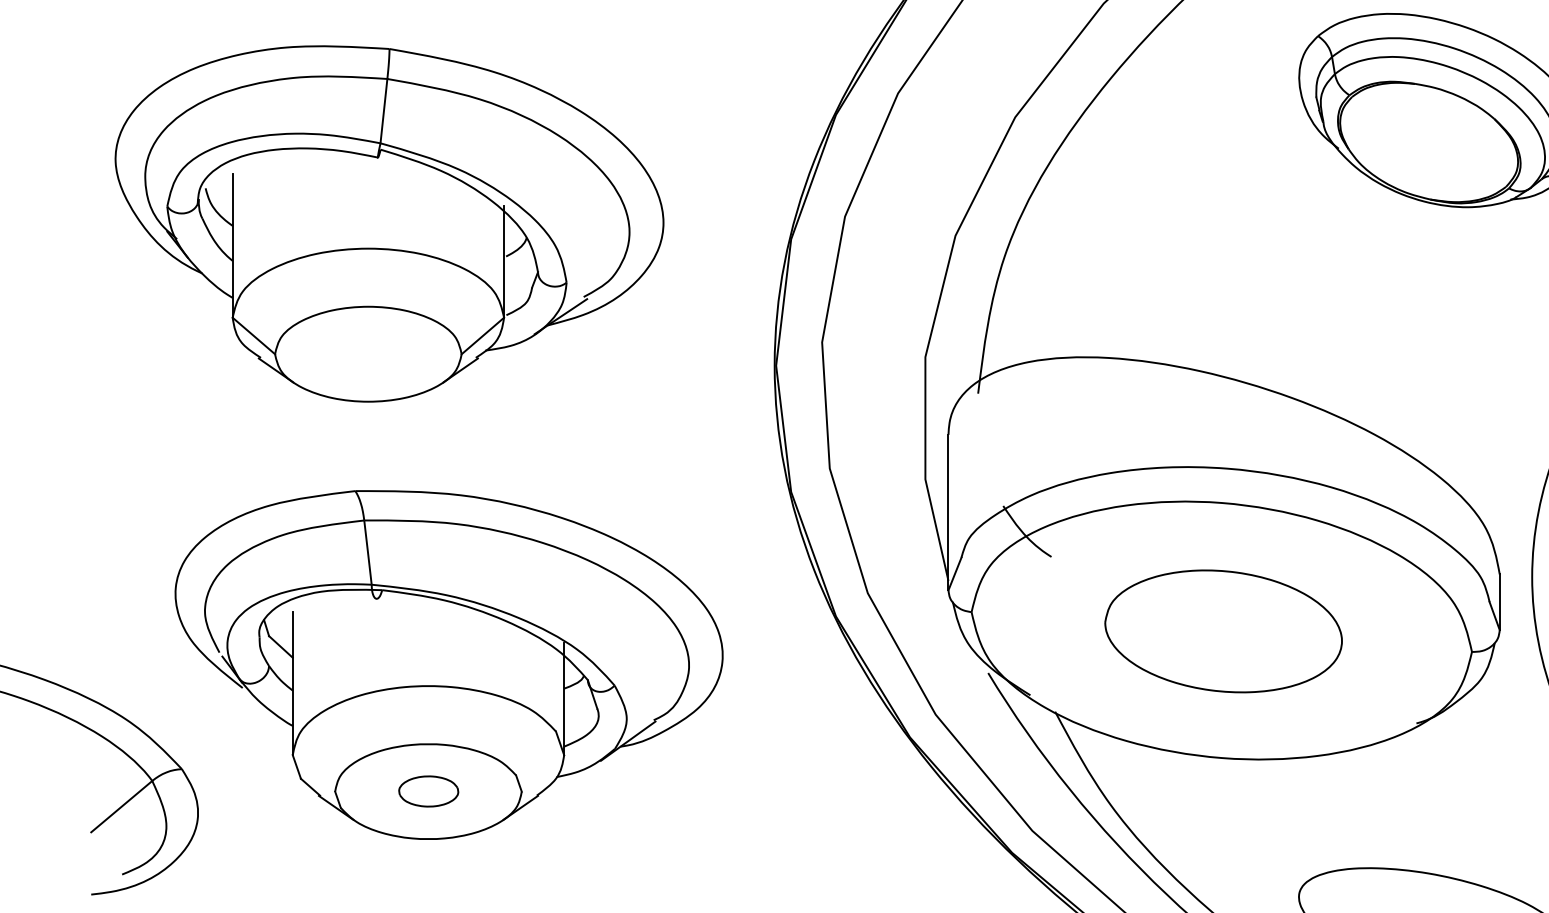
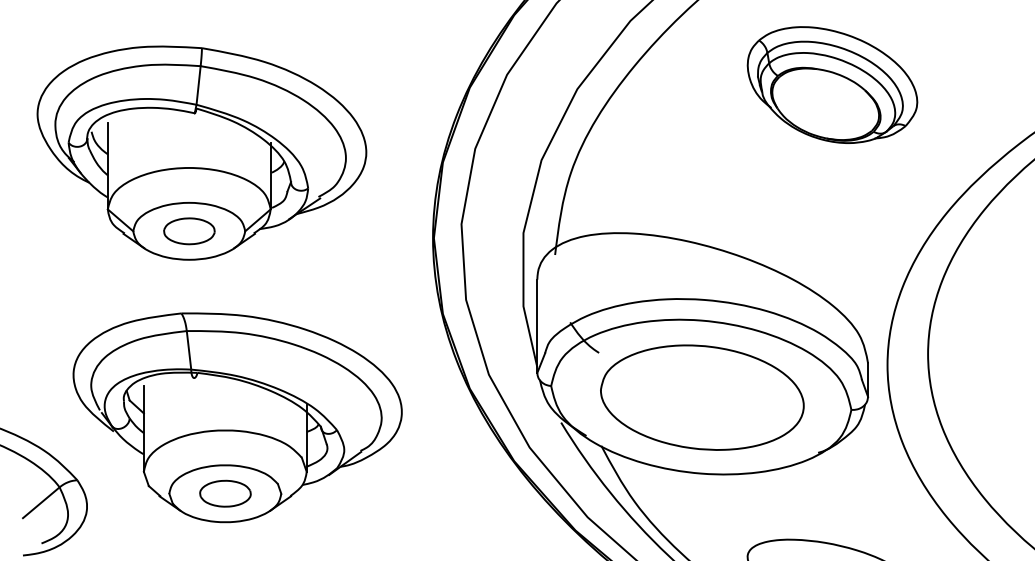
part: (368, 354) -> (189, 231), added
part: (1223, 631) -> (702, 397), size x1.43
part: (428, 791) -> (225, 493), size x1.43

